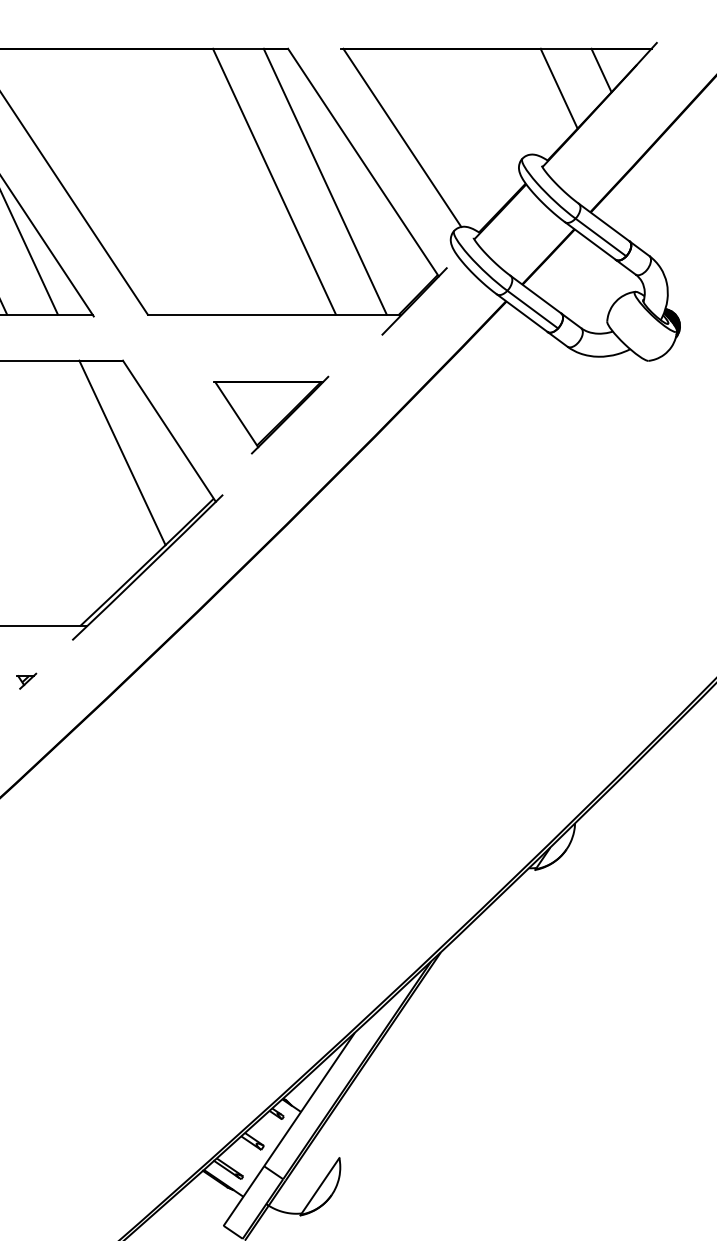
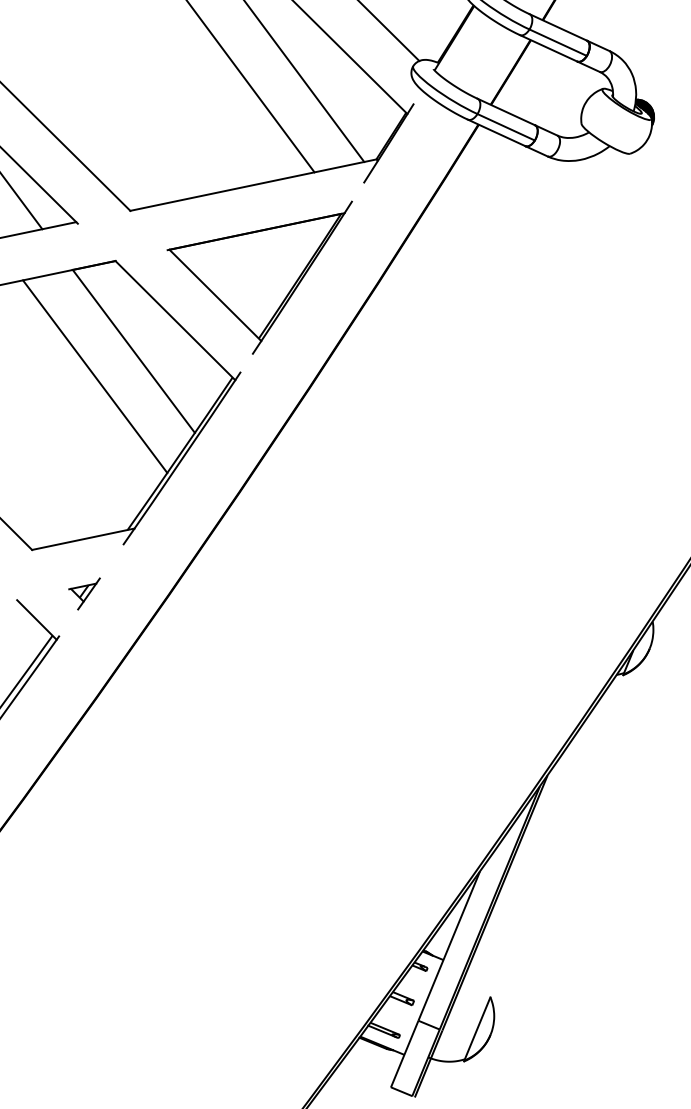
part: (271, 414) -> (271, 283), size x1.67
line: (79, 469) -> (95, 376), added
part: (26, 681) -> (86, 594), size x1.67

